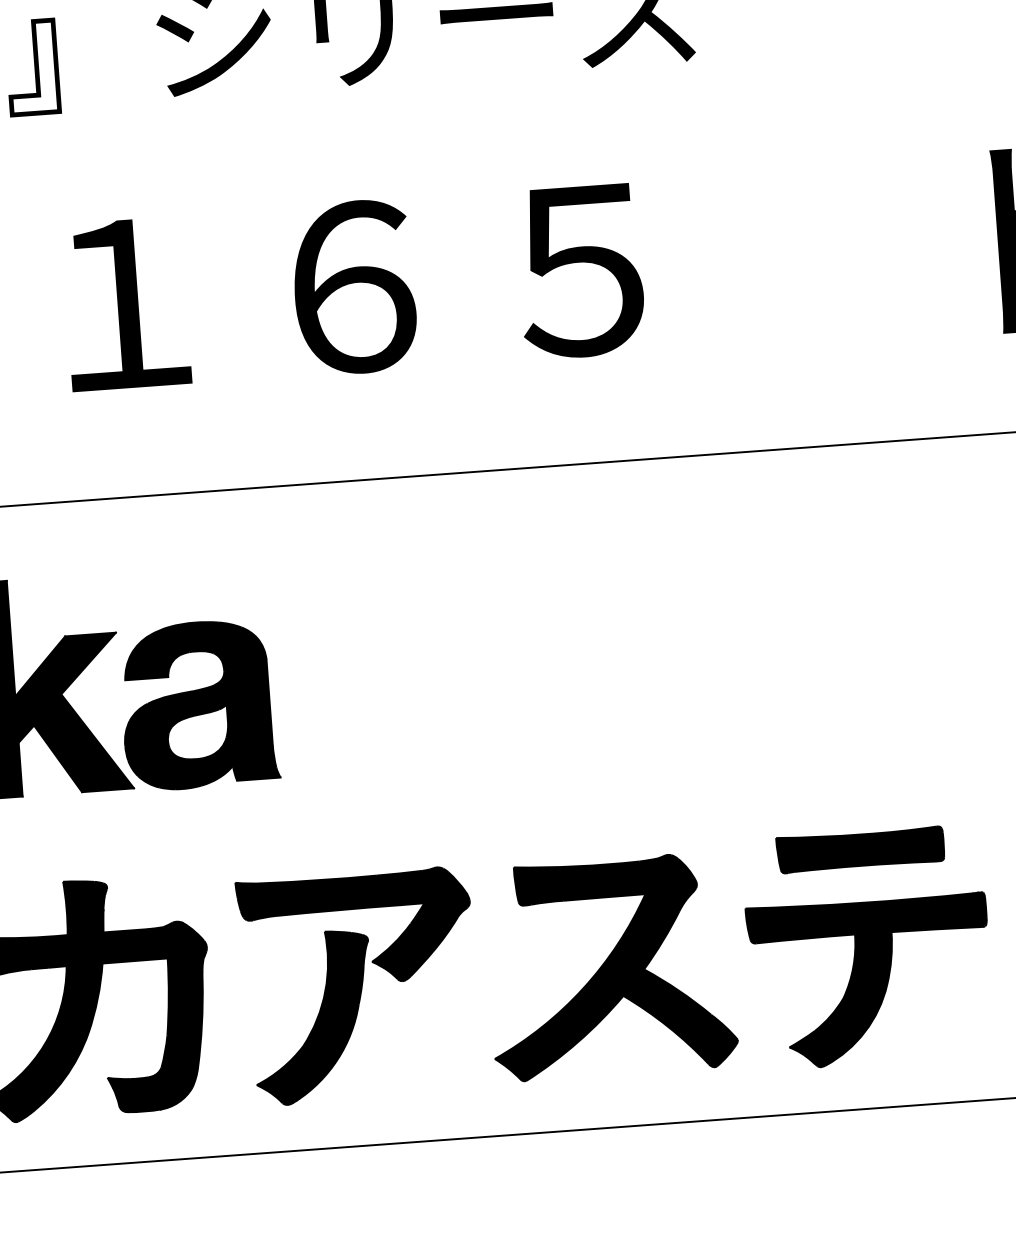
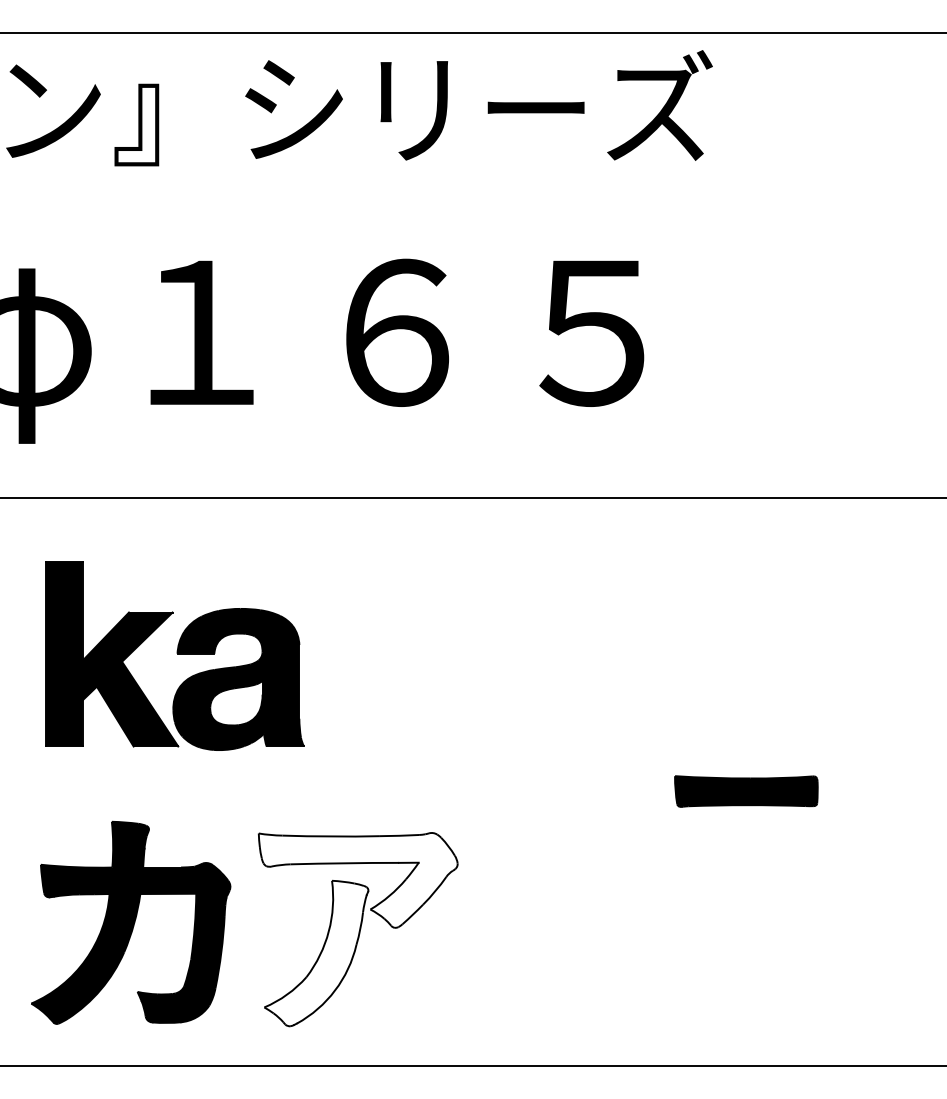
part: (860, 849) -> (746, 791), moved
fill: (354, 928) -> (357, 879), removed
part: (610, 966) -> (573, 928), removed
part: (870, 981) -> (794, 957), removed
fill: (312, 1017) -> (316, 953), removed

